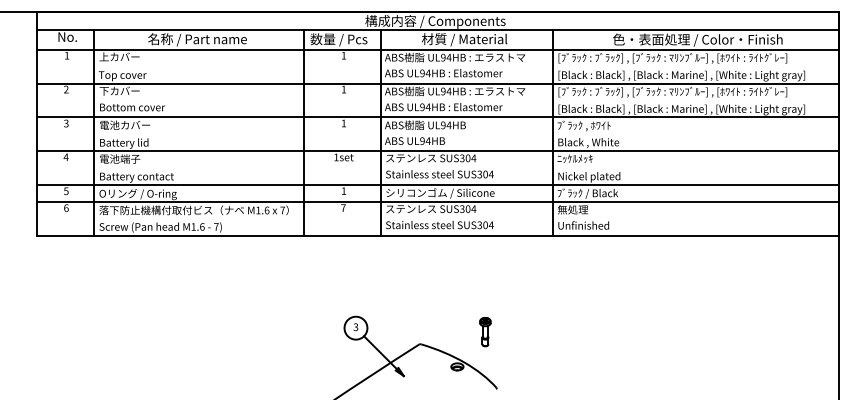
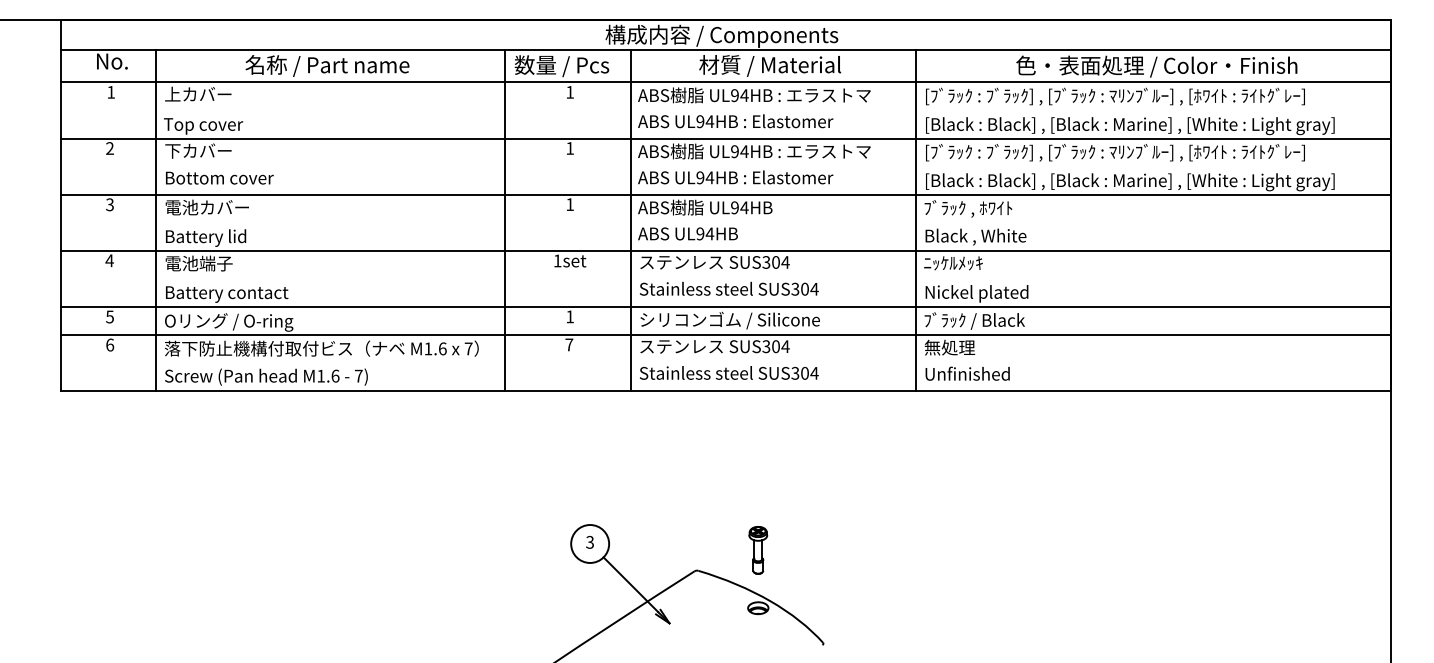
part: (485, 332) -> (758, 551), moved

